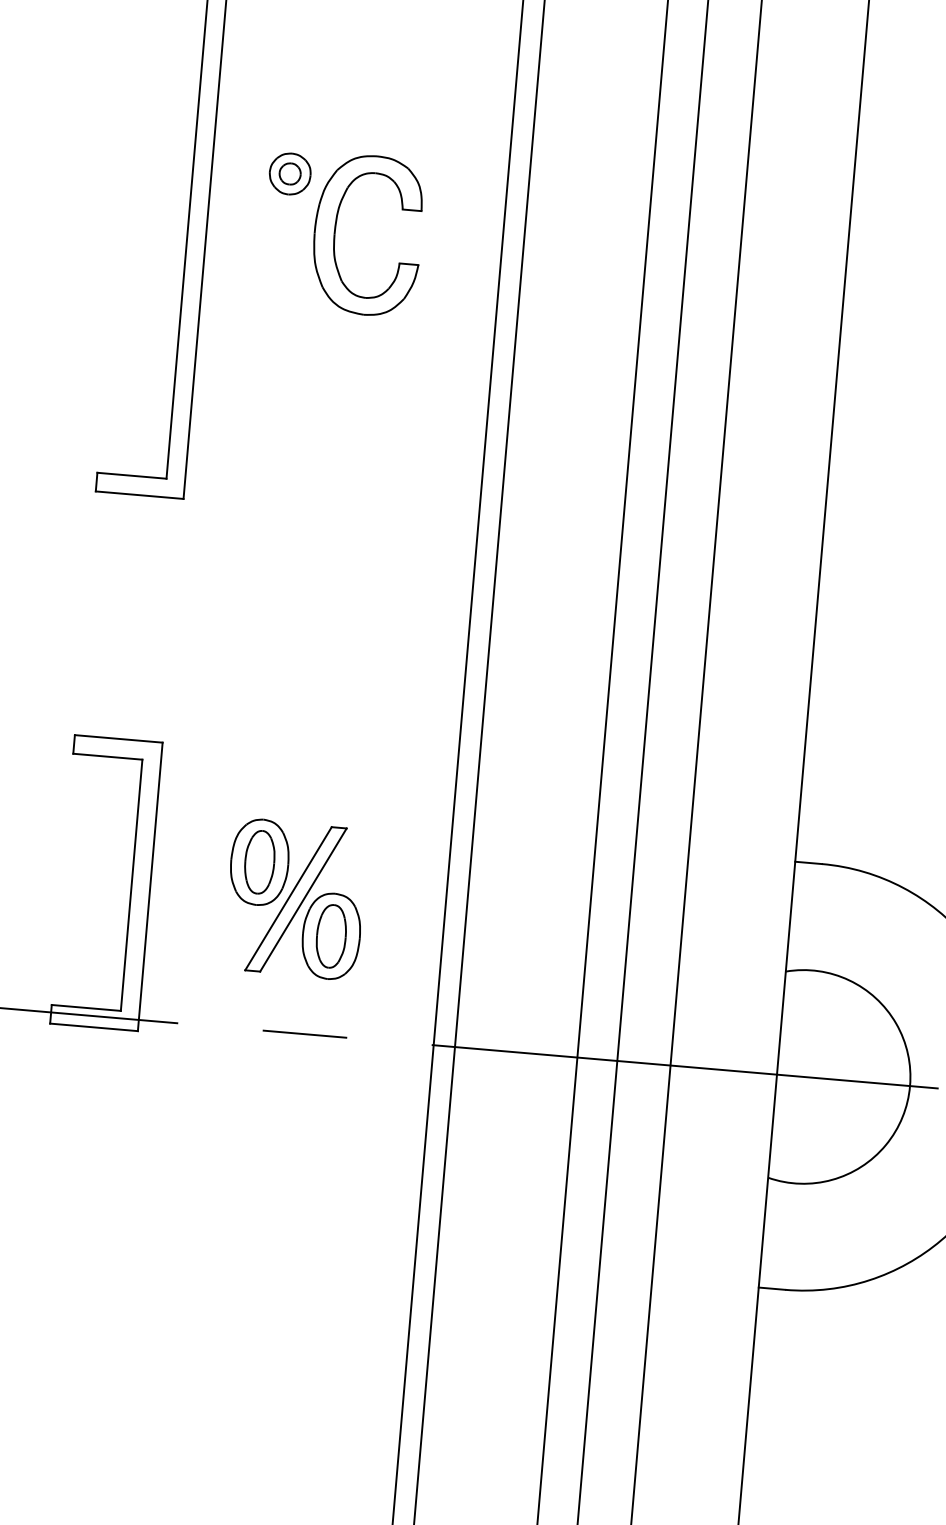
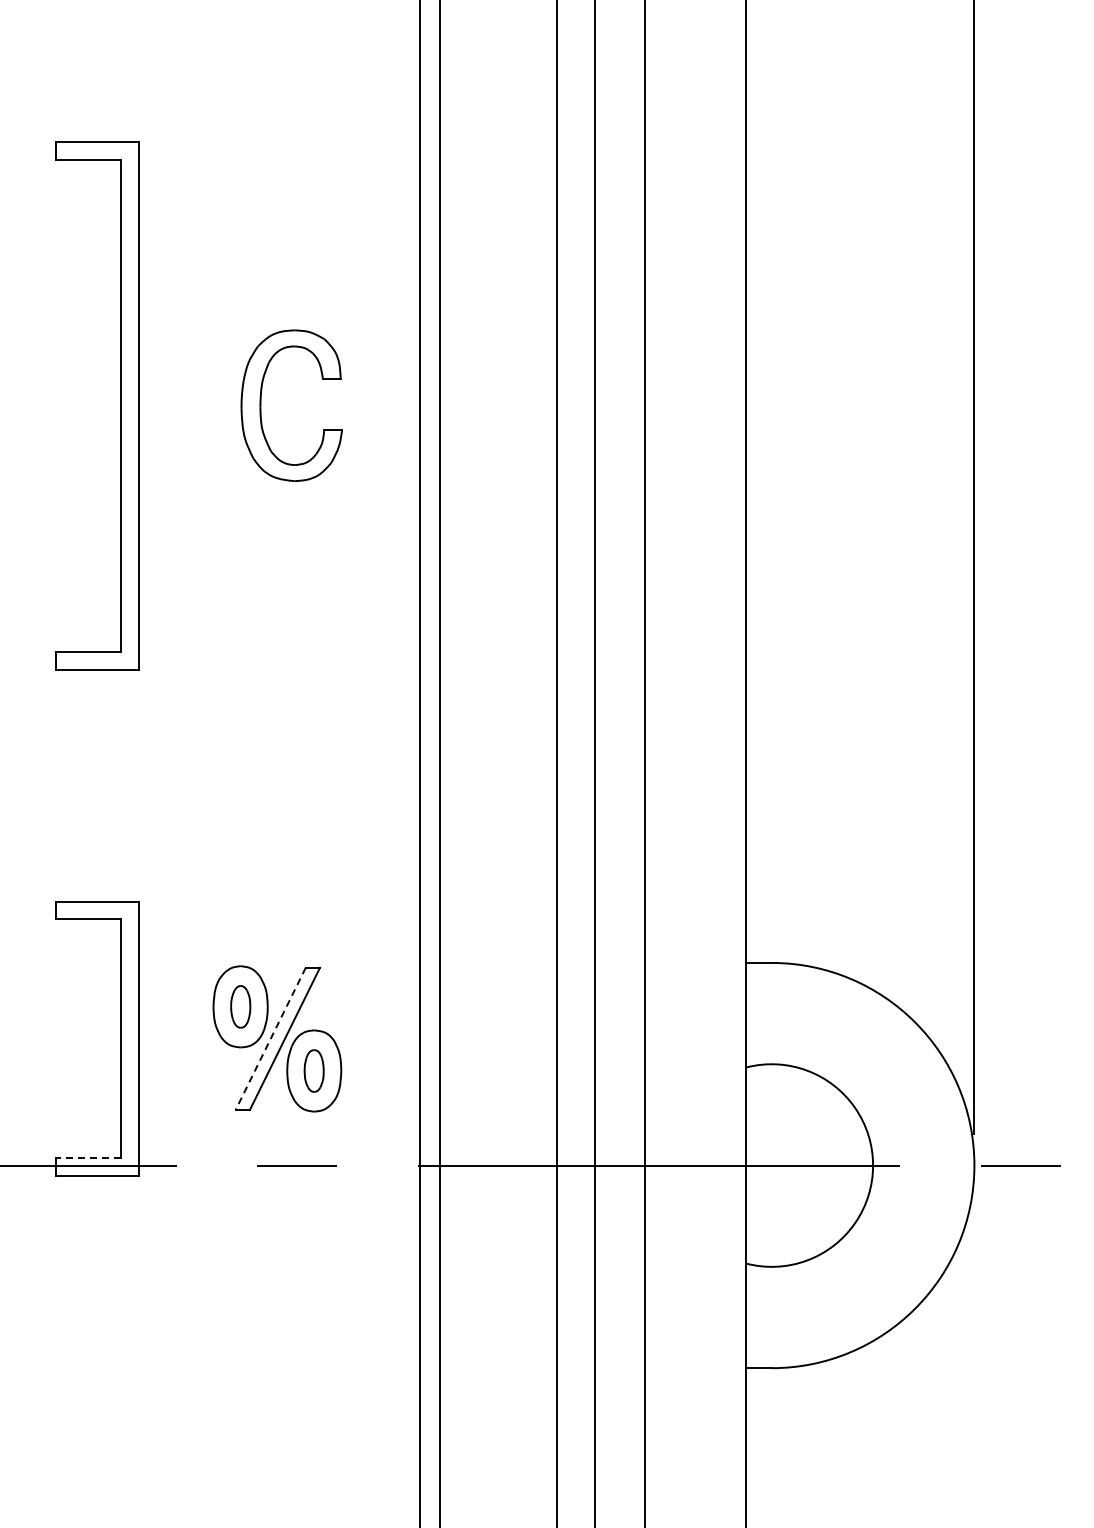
part: (290, 173) -> (213, 353), removed
part: (259, 861) -> (240, 1006), size x0.7
line: (288, 899) -> (270, 1039), solid -> dashed
part: (330, 935) -> (313, 1070), size x0.7
line: (86, 1007) -> (88, 1158), solid -> dashed

